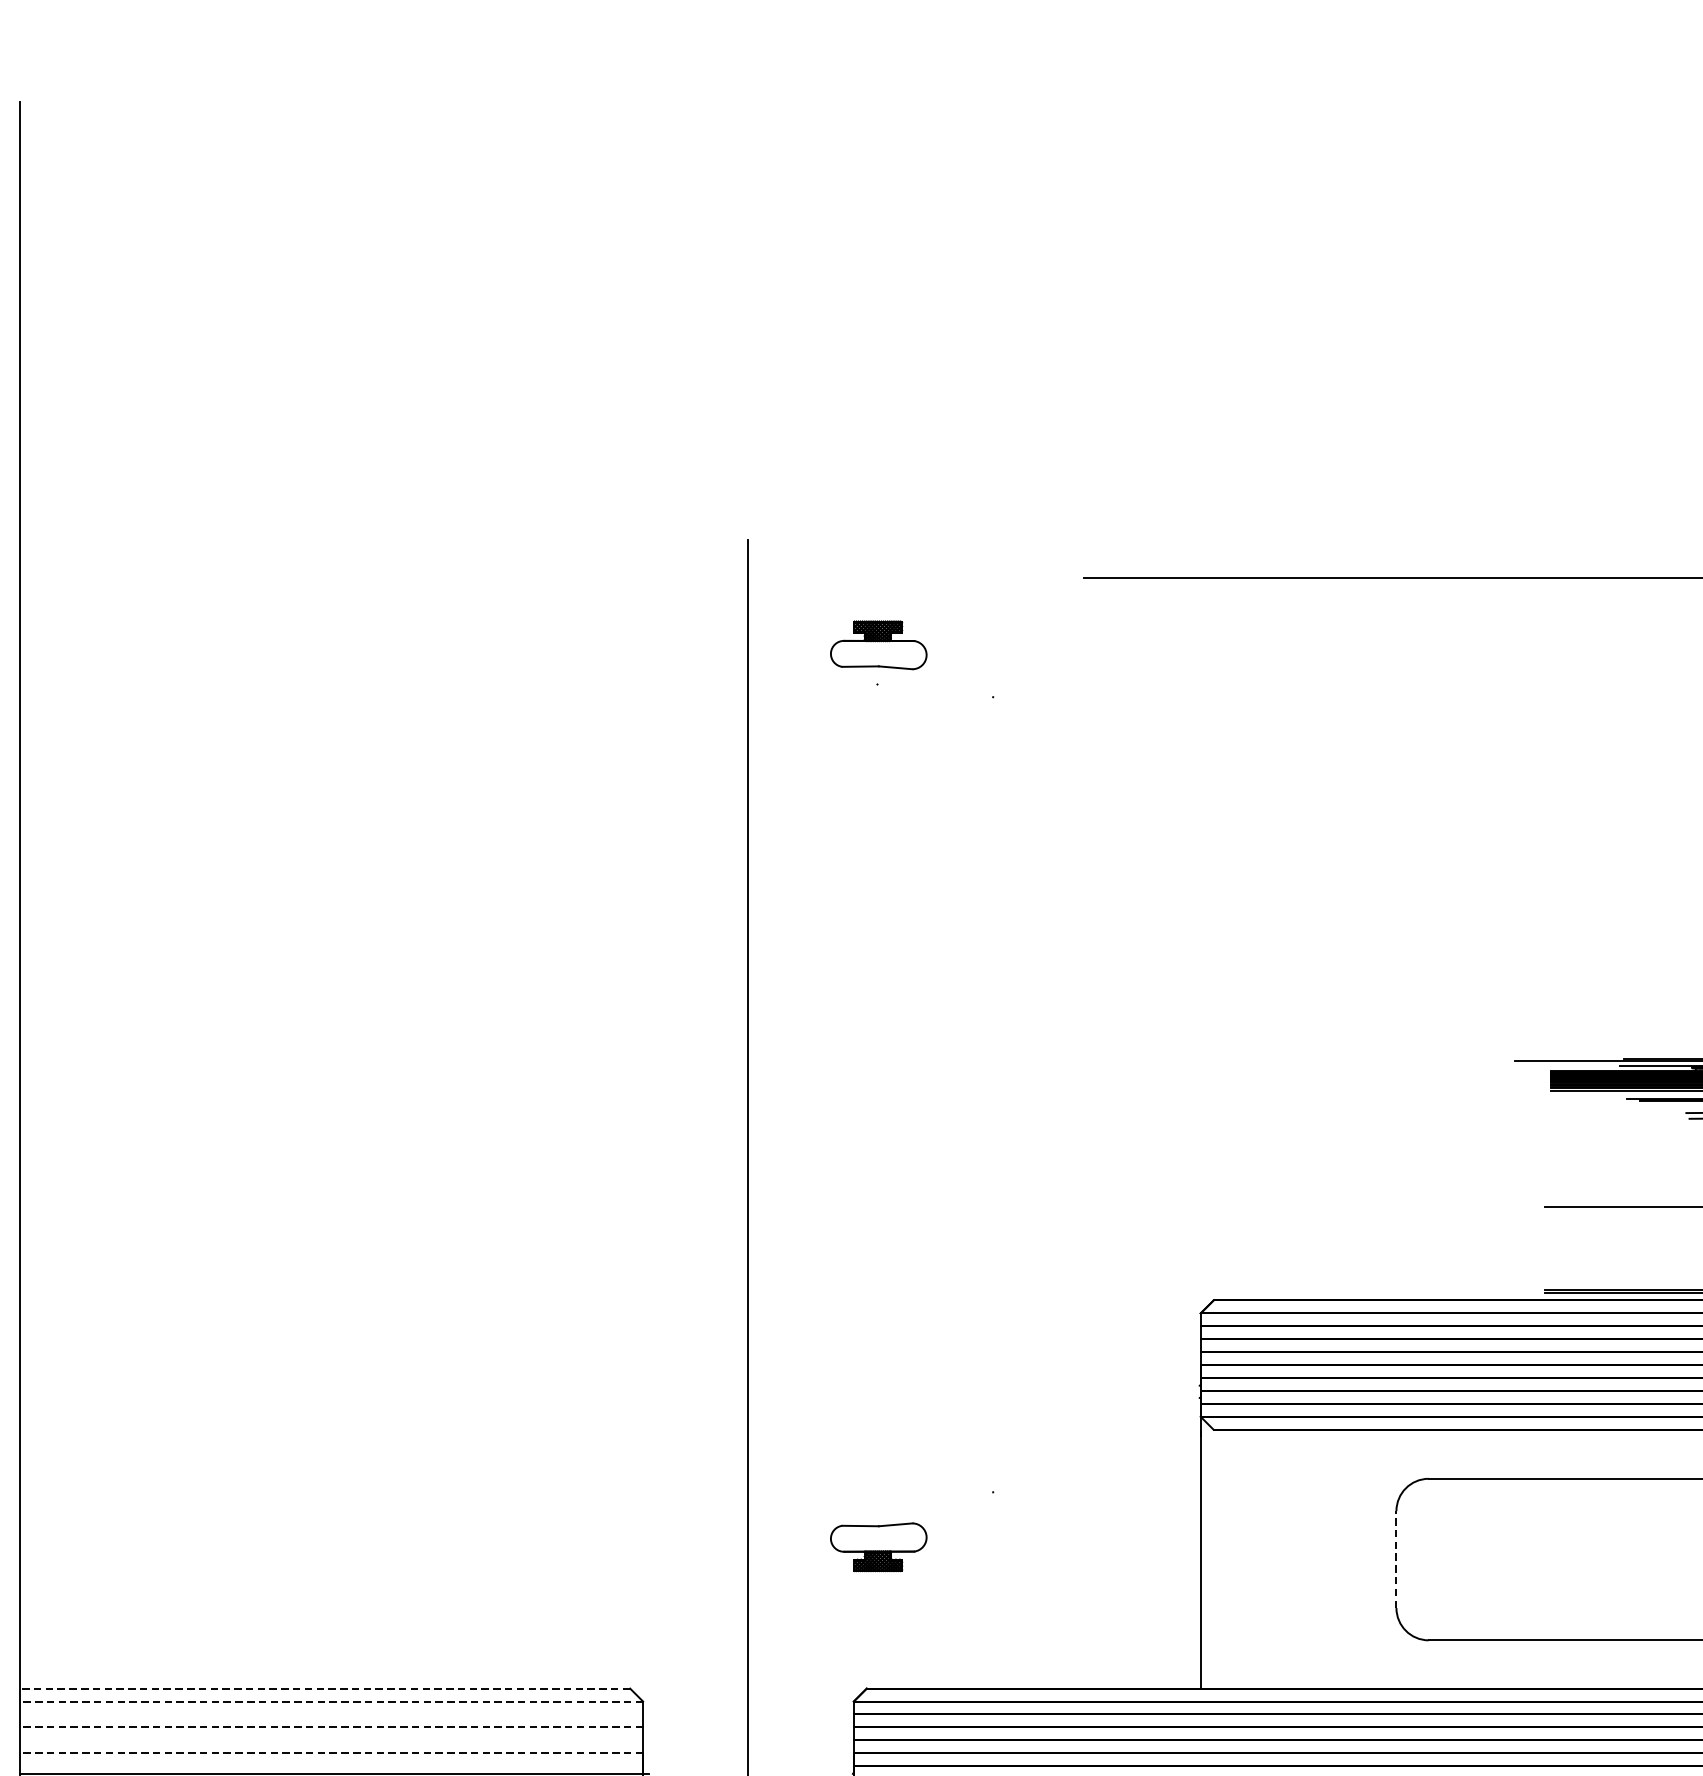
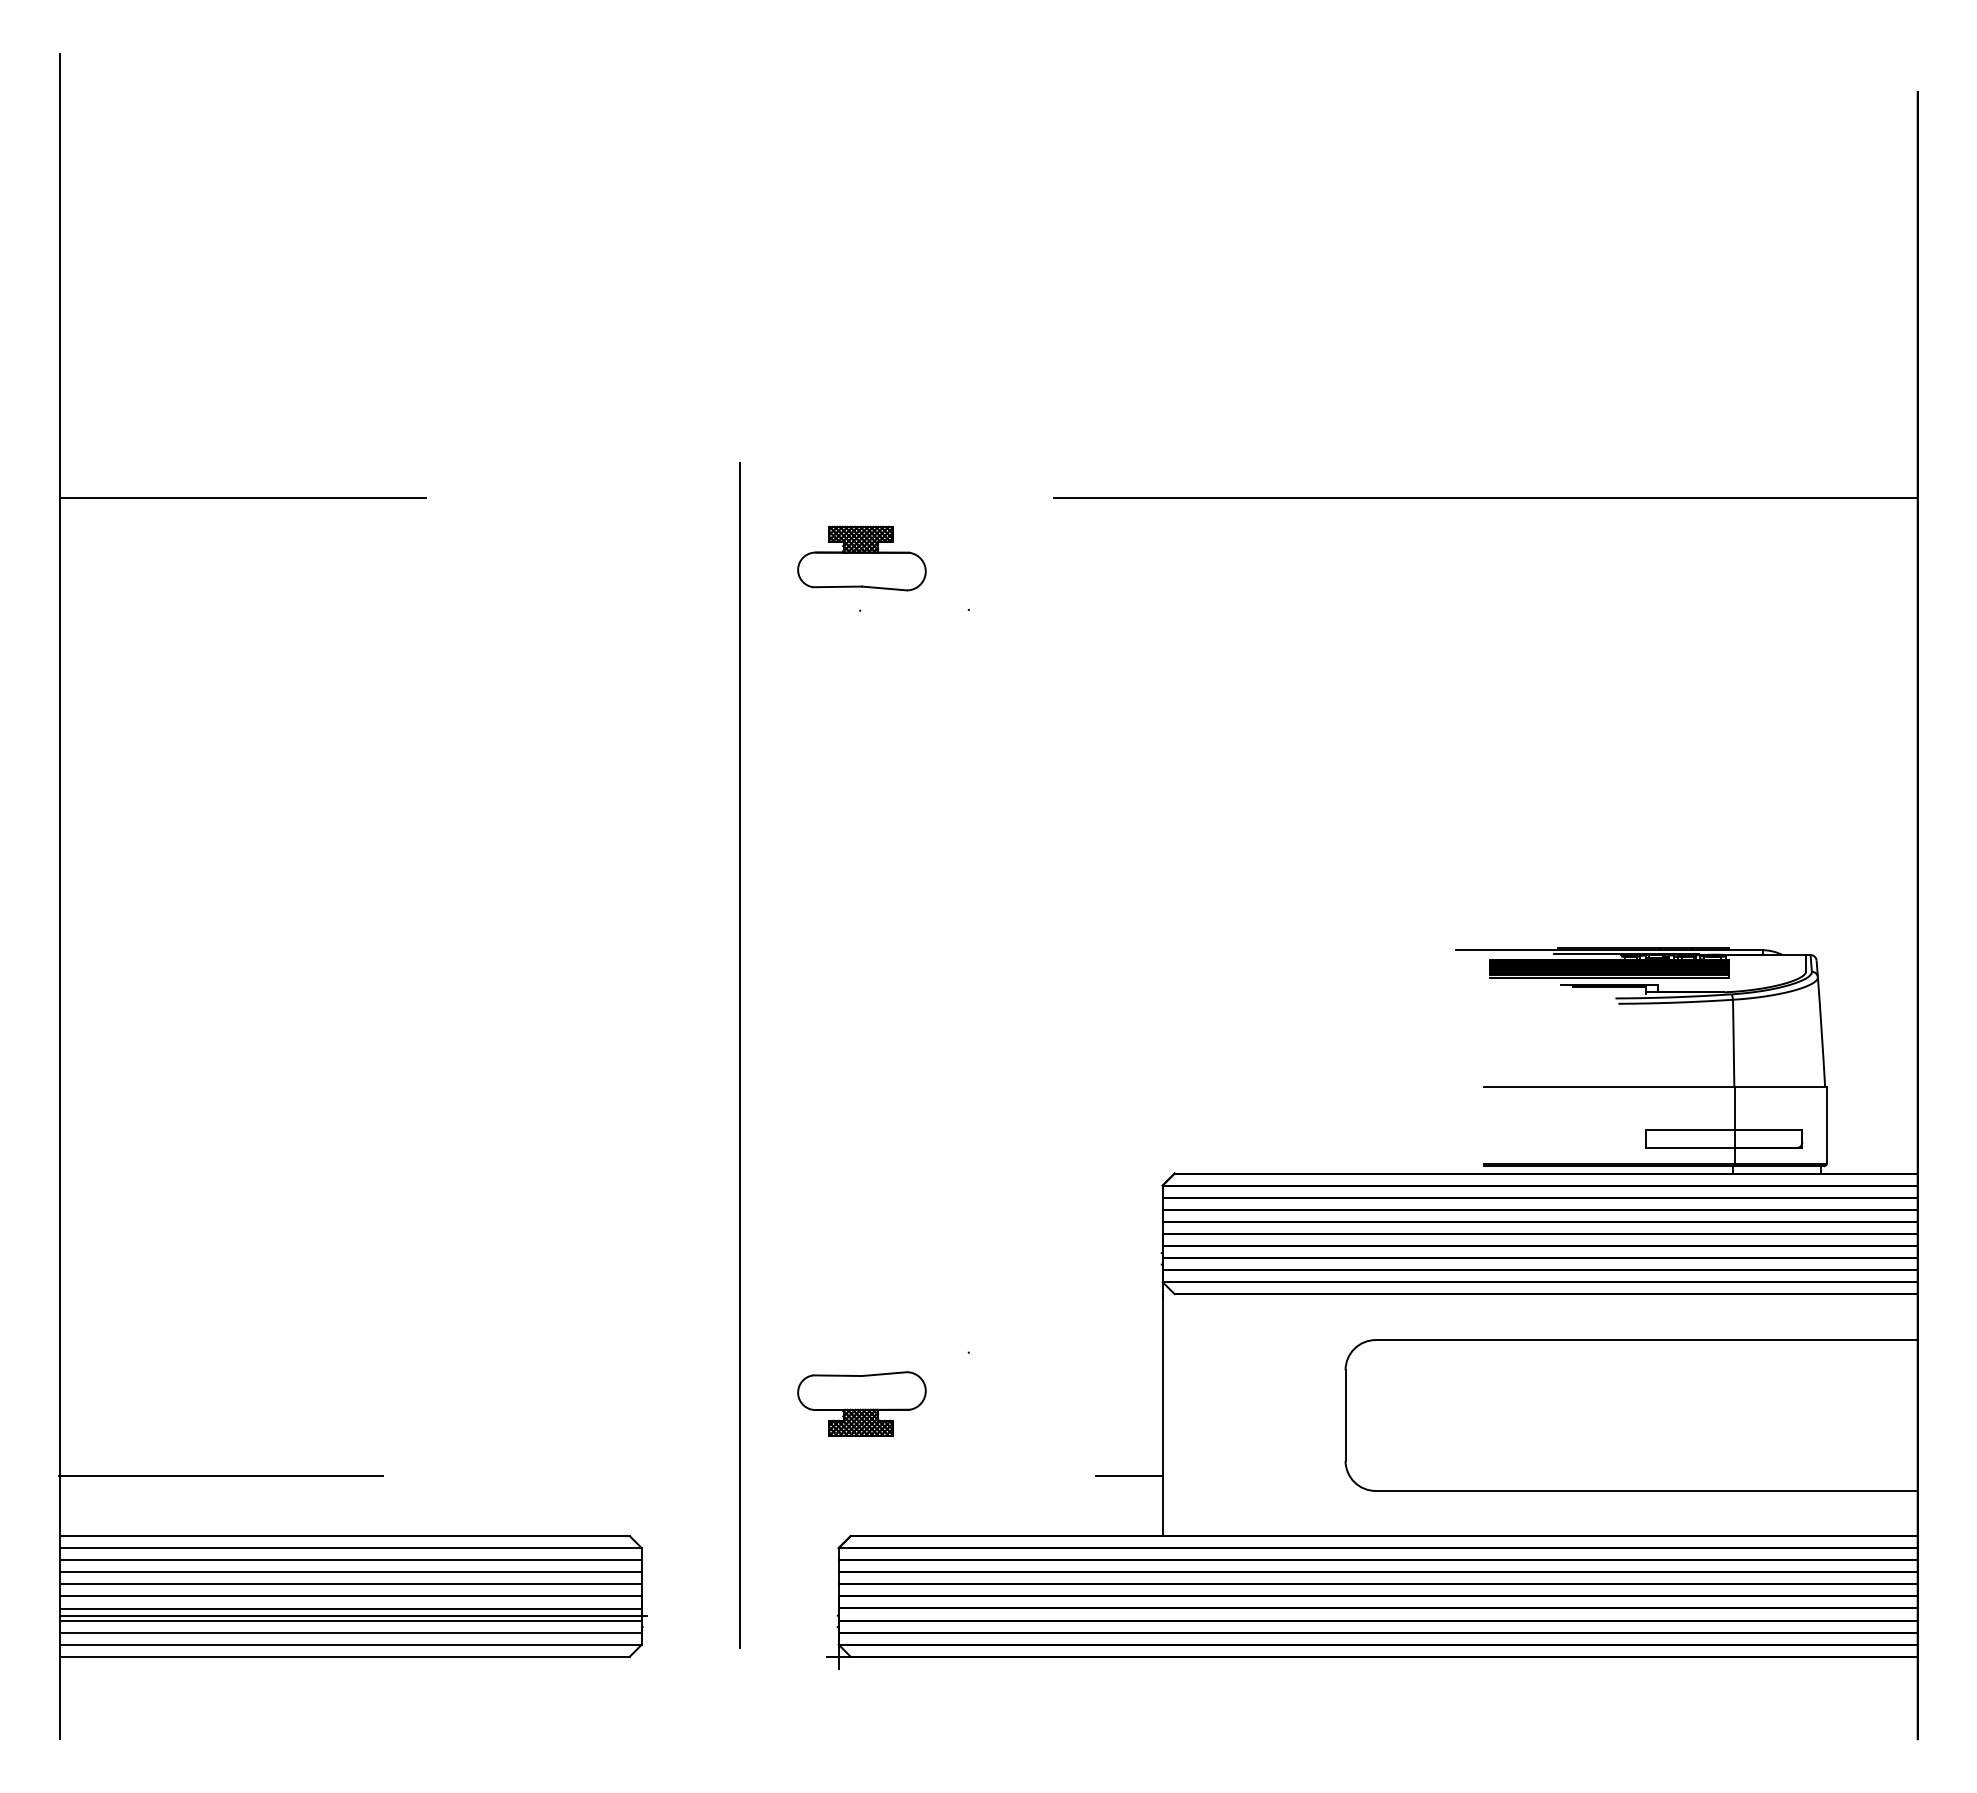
line: (215, 577) -> (242, 498), added
part: (878, 652) -> (861, 568), size x1.43
part: (878, 1546) -> (861, 1403), size x1.43
line: (1396, 1559) -> (1345, 1415), dashed -> solid
line: (193, 1624) -> (221, 1476), added
line: (1165, 1624) -> (1129, 1476), added
line: (324, 1689) -> (344, 1536), dashed -> solid
line: (331, 1701) -> (350, 1548), dashed -> solid
line: (331, 1714) -> (350, 1560), added
line: (331, 1727) -> (350, 1572), dashed -> solid
line: (331, 1740) -> (350, 1584), added
line: (331, 1753) -> (350, 1596), dashed -> solid
line: (331, 1766) -> (350, 1608), added

